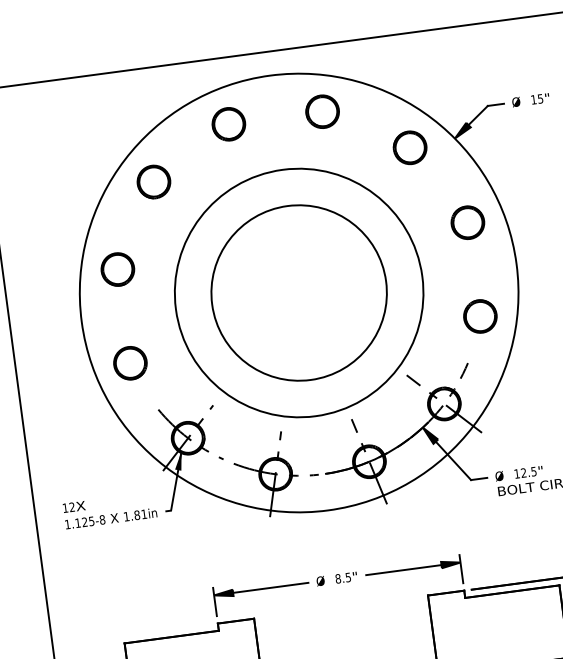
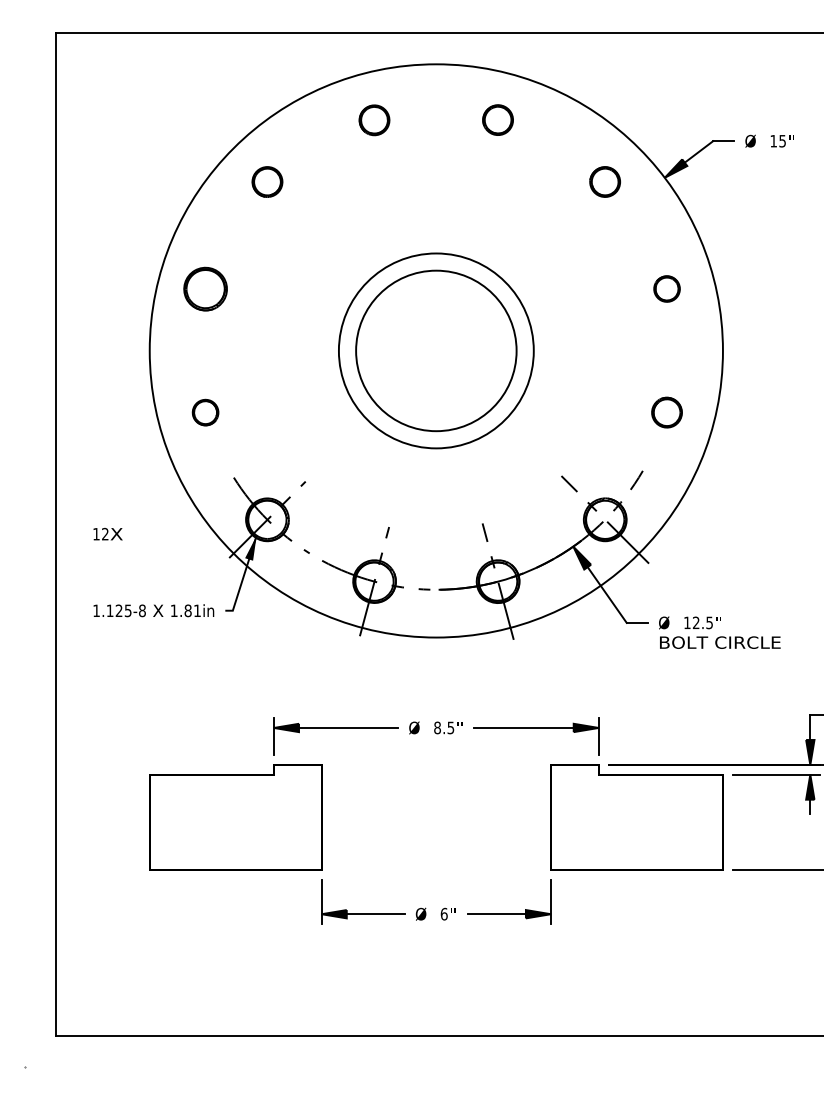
part: (322, 111) -> (497, 119), size x0.7
part: (228, 124) -> (374, 120), size x0.7
part: (409, 147) -> (604, 181), size x0.7
part: (153, 181) -> (267, 181), size x0.7
part: (467, 222) -> (666, 288), size x0.6
circle: (298, 292) -> (435, 350), size x0.6
circle: (299, 292) -> (436, 350), size x0.7
part: (479, 316) -> (666, 412), size x0.7
part: (130, 363) -> (205, 412), size x0.6
text: (73, 507) -> (107, 534), moved

